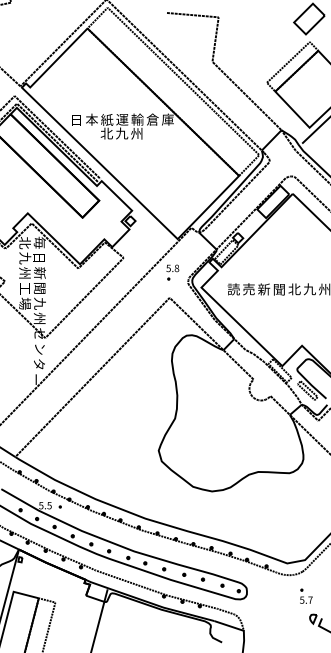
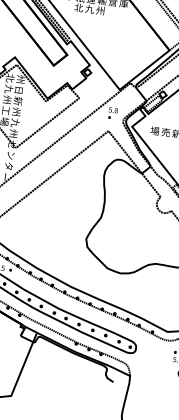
text: (39, 242) -> (20, 79), 毎 -> 州
text: (39, 287) -> (16, 111), 聞 -> 州
text: (233, 289) -> (154, 131), 読 -> 場

